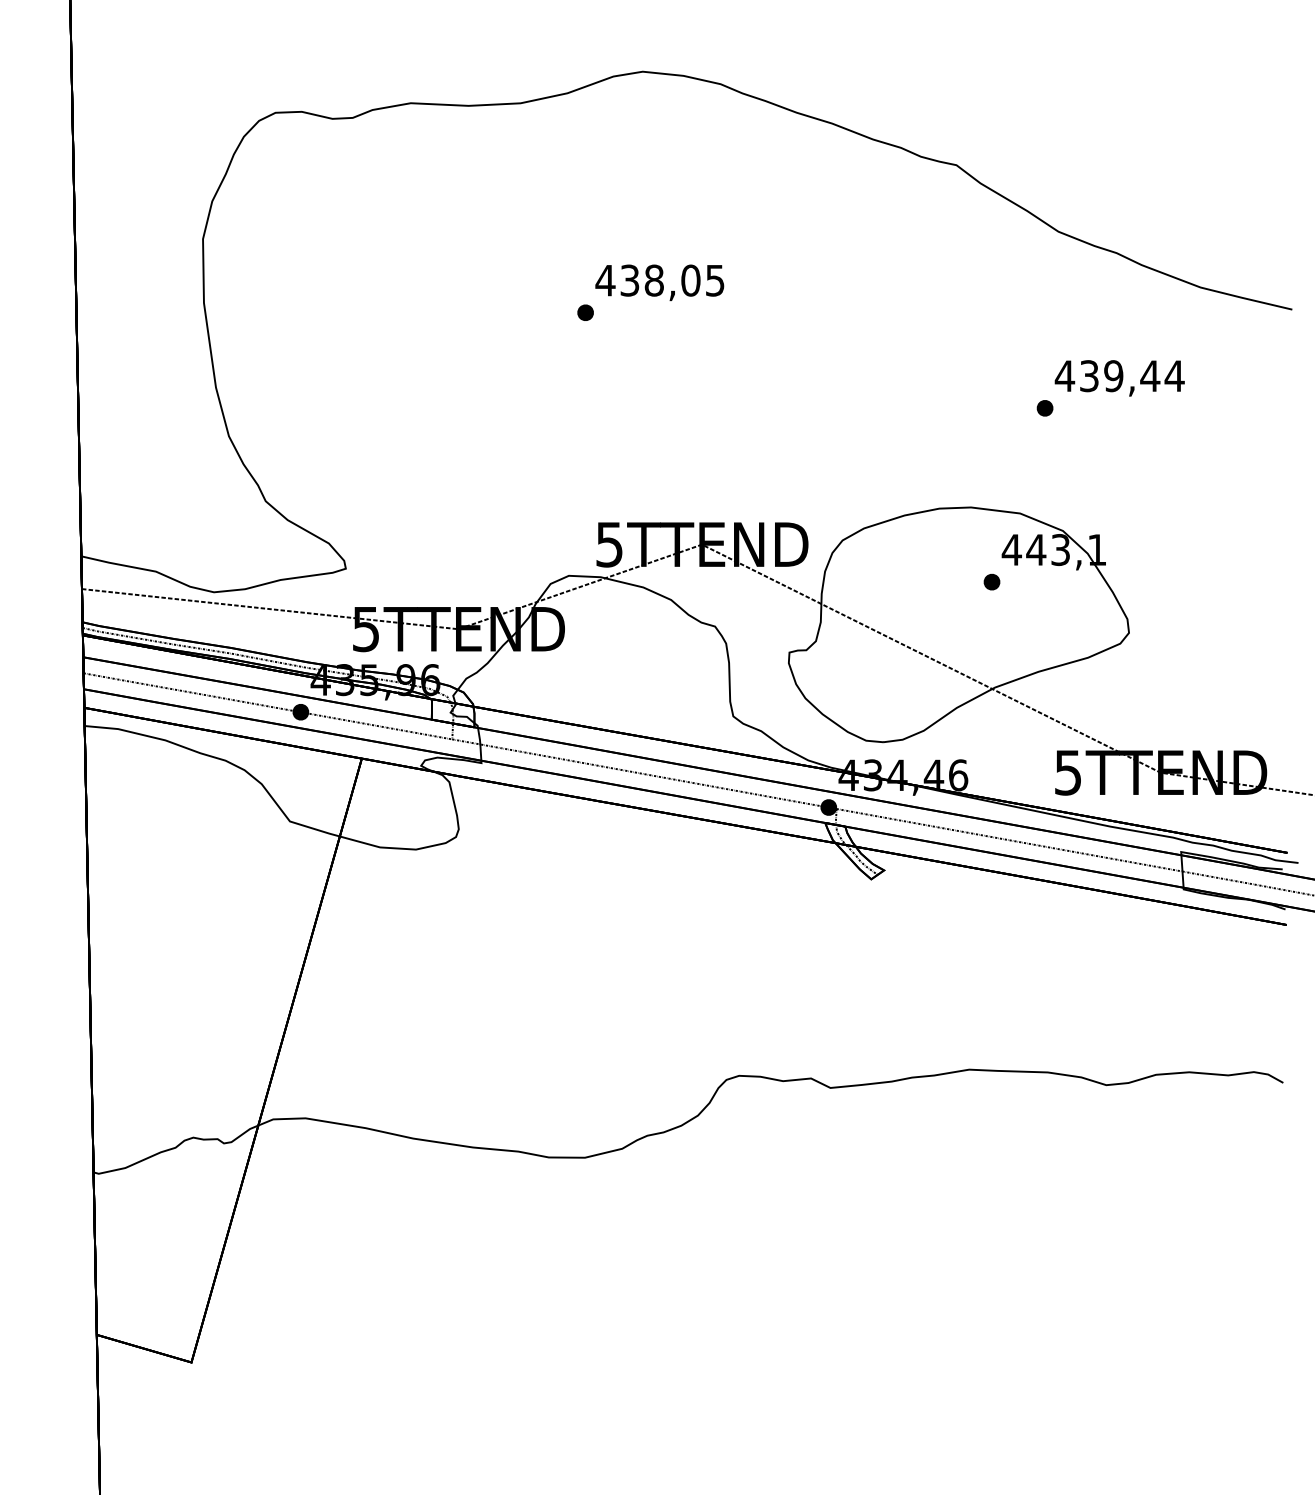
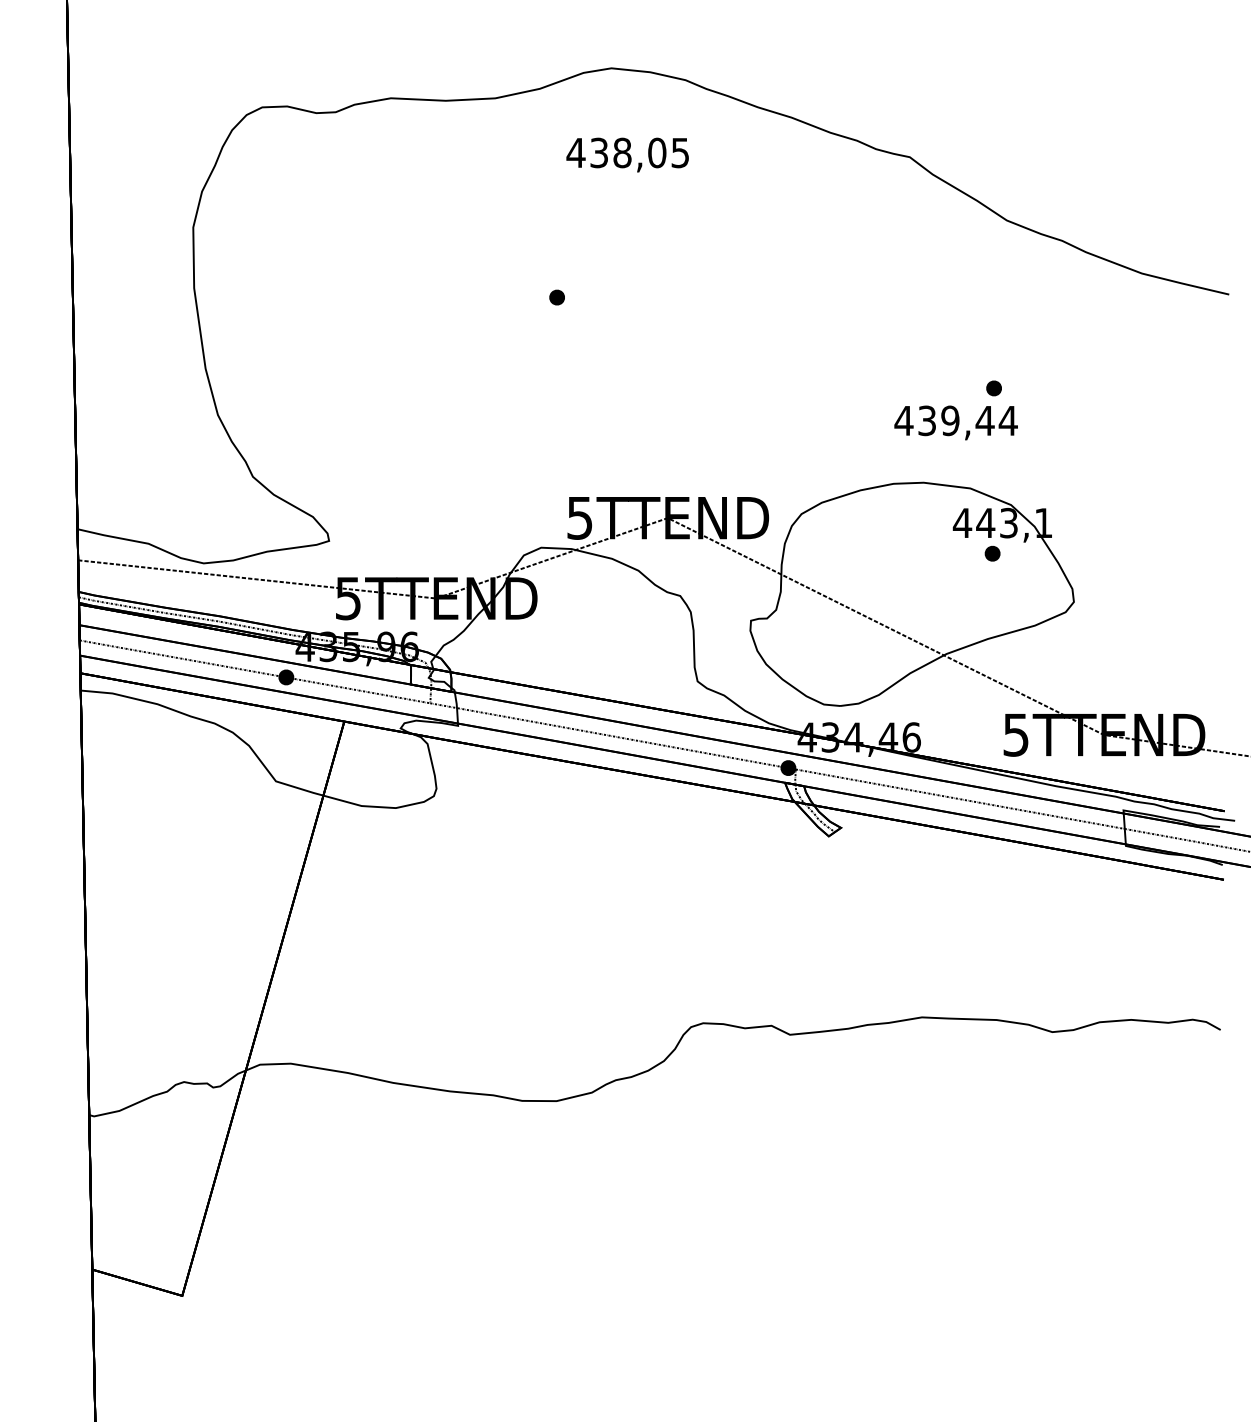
text: (659, 282) -> (627, 154), moved
text: (1119, 377) -> (955, 422), moved
part: (991, 581) -> (992, 553), moved

